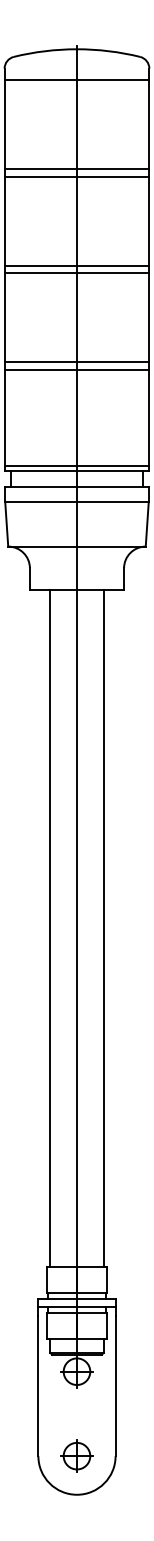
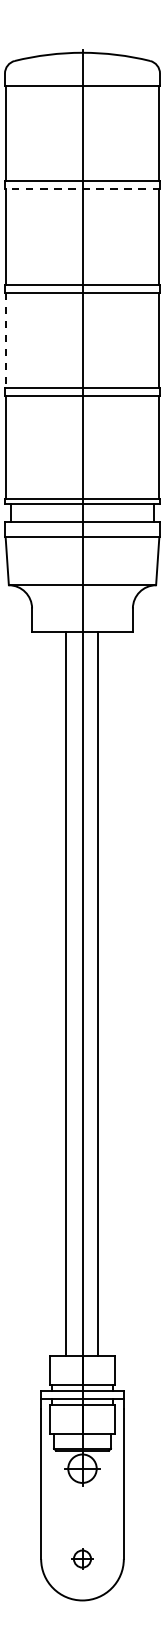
line: (76, 176) -> (81, 189), solid -> dashed
line: (5, 317) -> (5, 339), solid -> dashed
line: (50, 927) -> (65, 993), moved
line: (103, 927) -> (98, 993), moved
part: (76, 1455) -> (81, 1558), size x0.6

